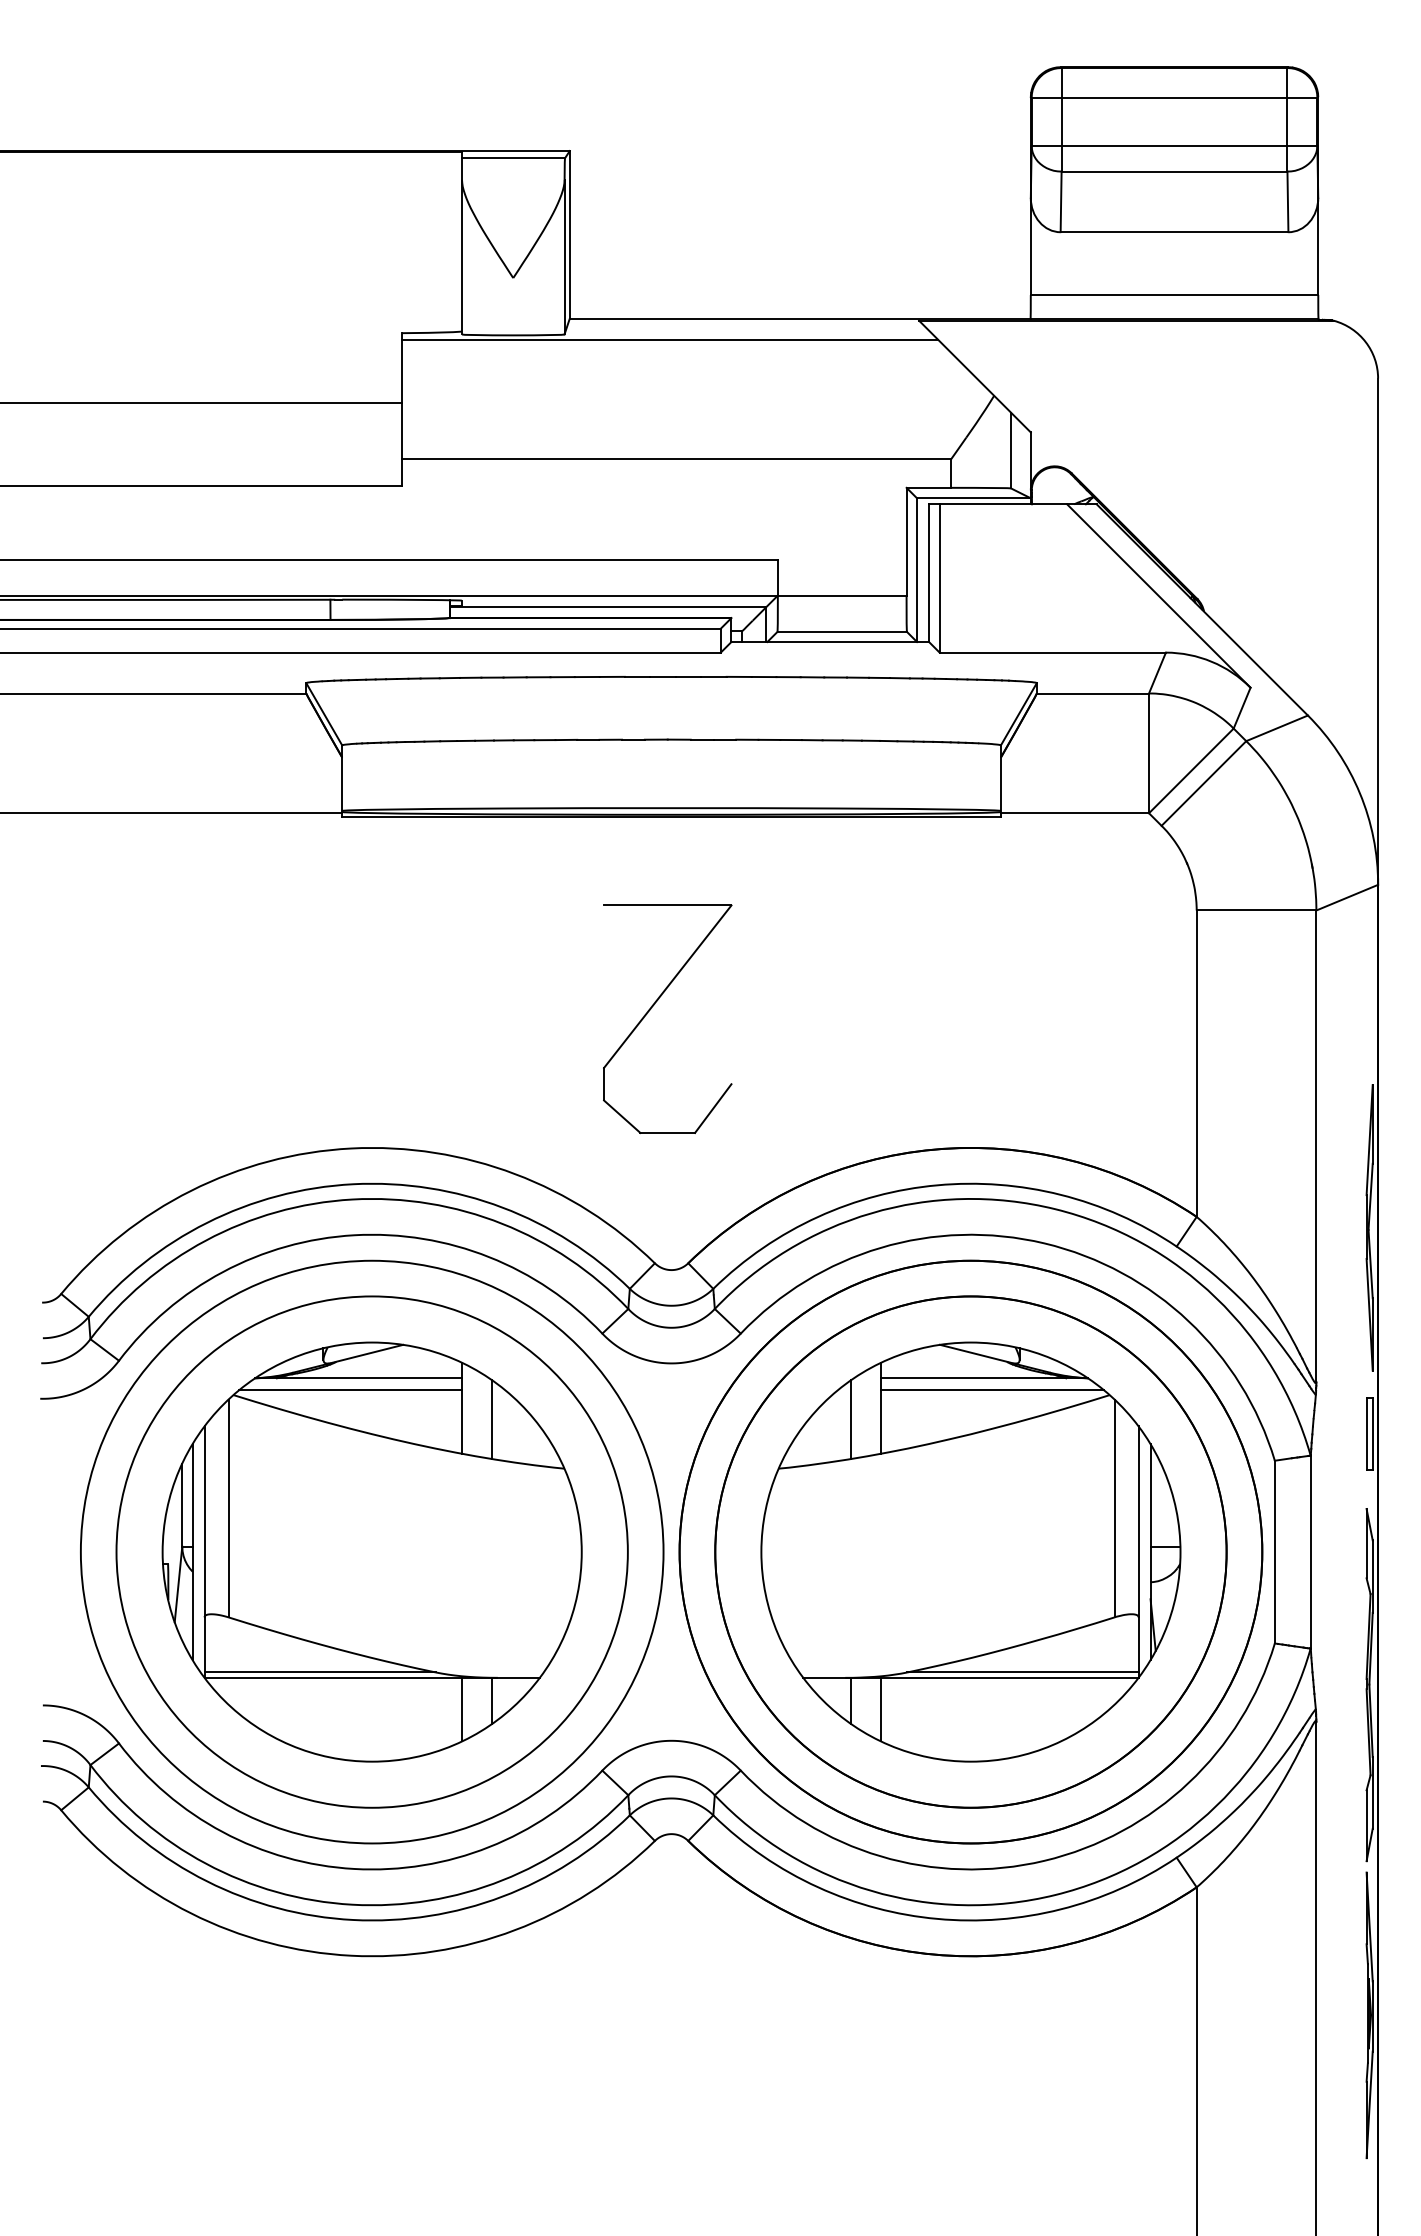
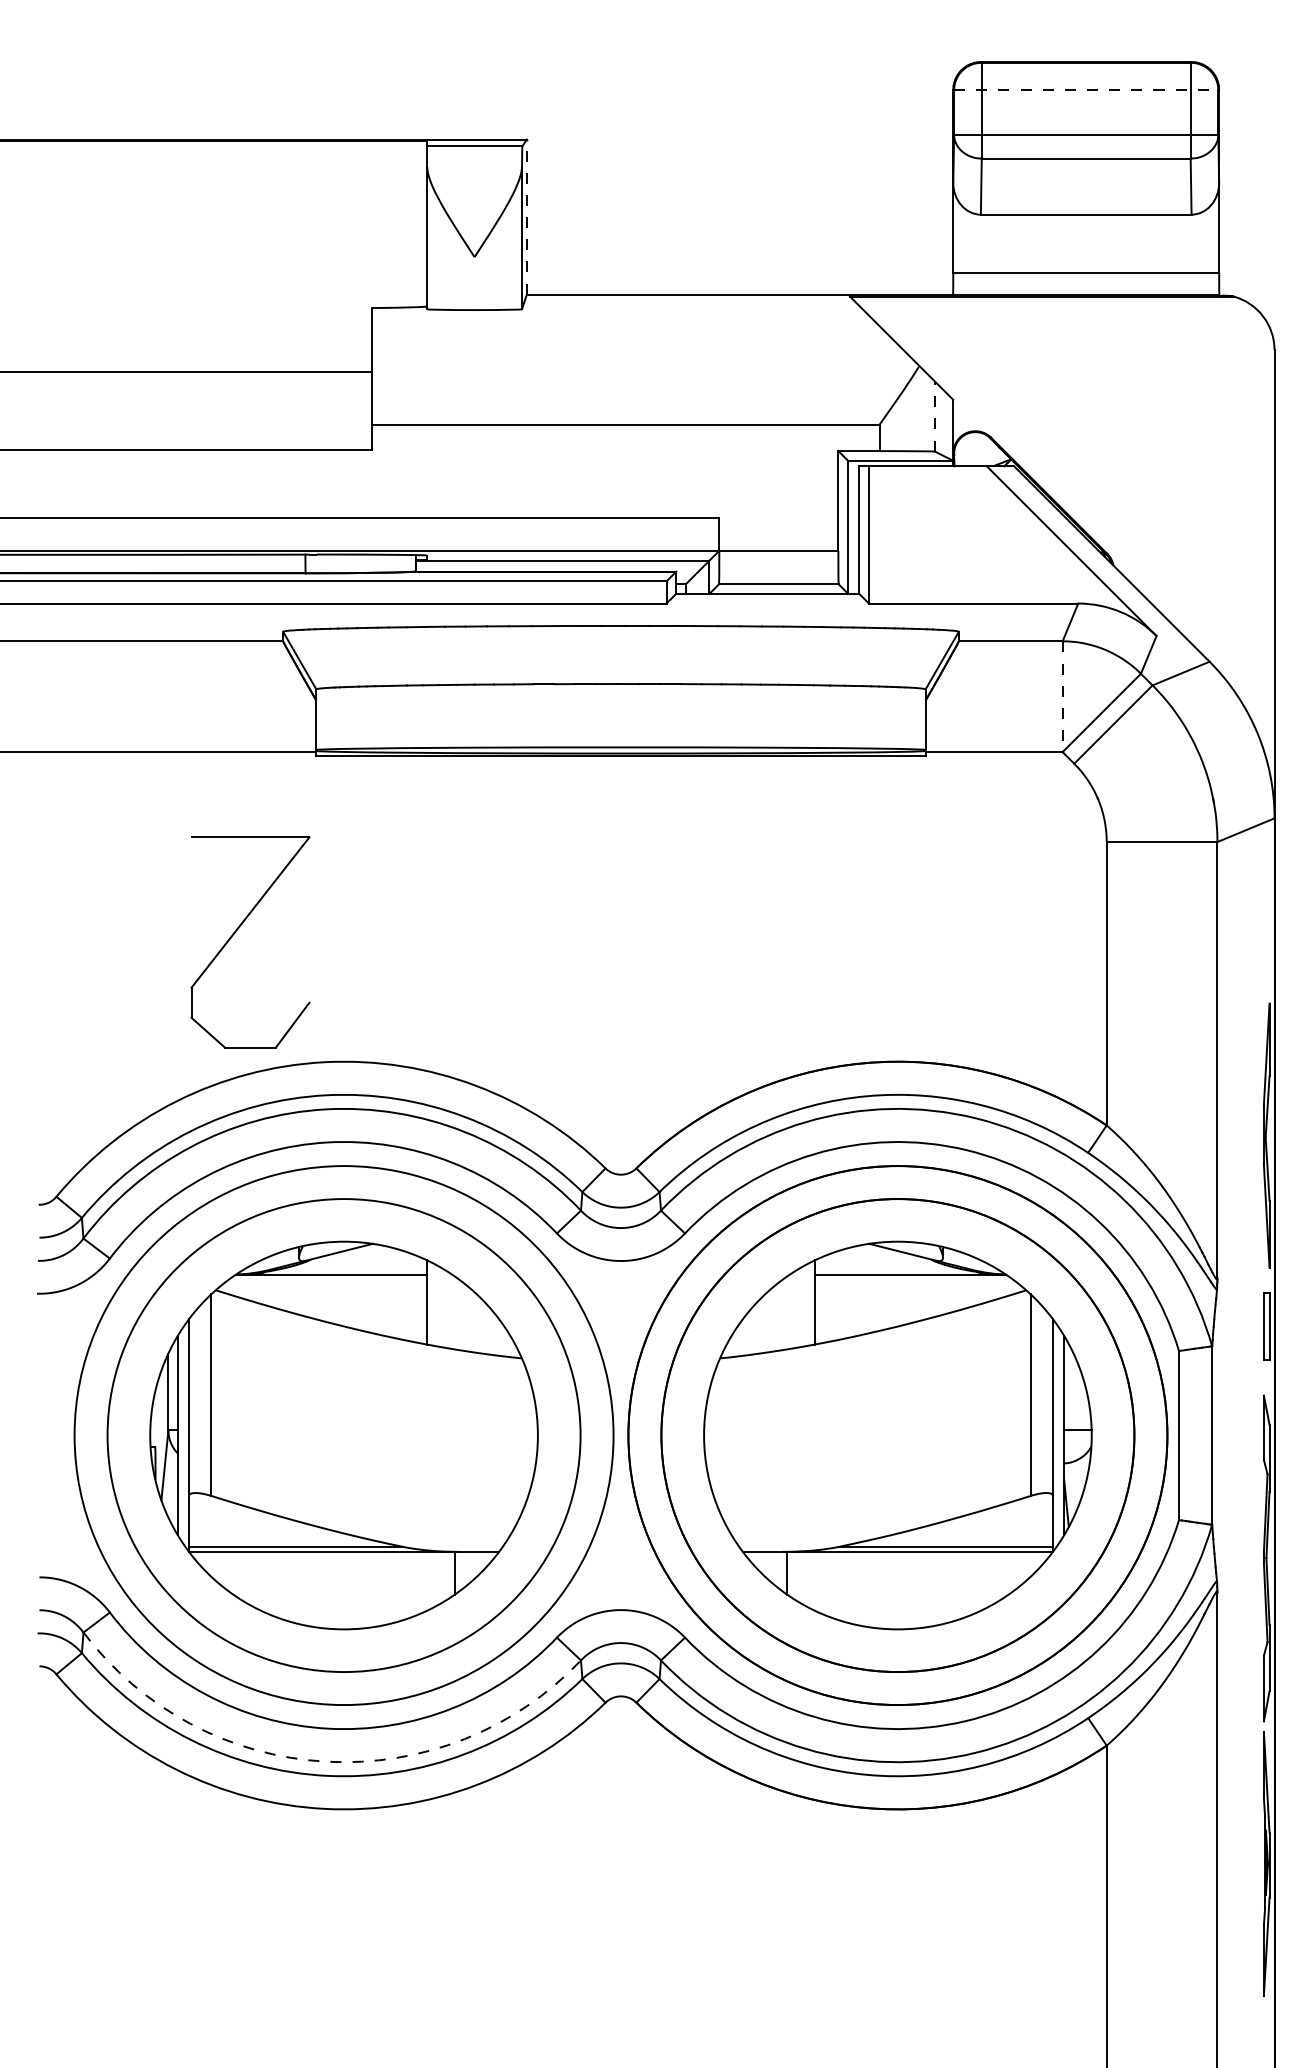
line: (1174, 97) -> (1086, 90), solid -> dashed
line: (569, 235) -> (526, 217), solid -> dashed
line: (669, 340) -> (619, 314), removed
line: (1010, 450) -> (934, 416), solid -> dashed
line: (1148, 754) -> (1062, 697), solid -> dashed
part: (652, 1008) -> (236, 932), moved
line: (349, 1390) -> (323, 1286), removed
line: (992, 1390) -> (917, 1286), removed
line: (491, 1419) -> (454, 1312), removed
line: (851, 1419) -> (787, 1312), removed
line: (462, 1708) -> (427, 1580), removed
line: (880, 1708) -> (814, 1580), removed
arc: (352, 1904) -> (325, 1761), solid -> dashed

